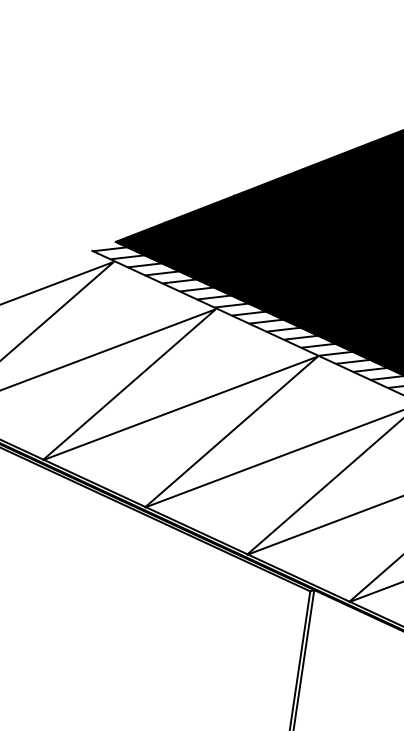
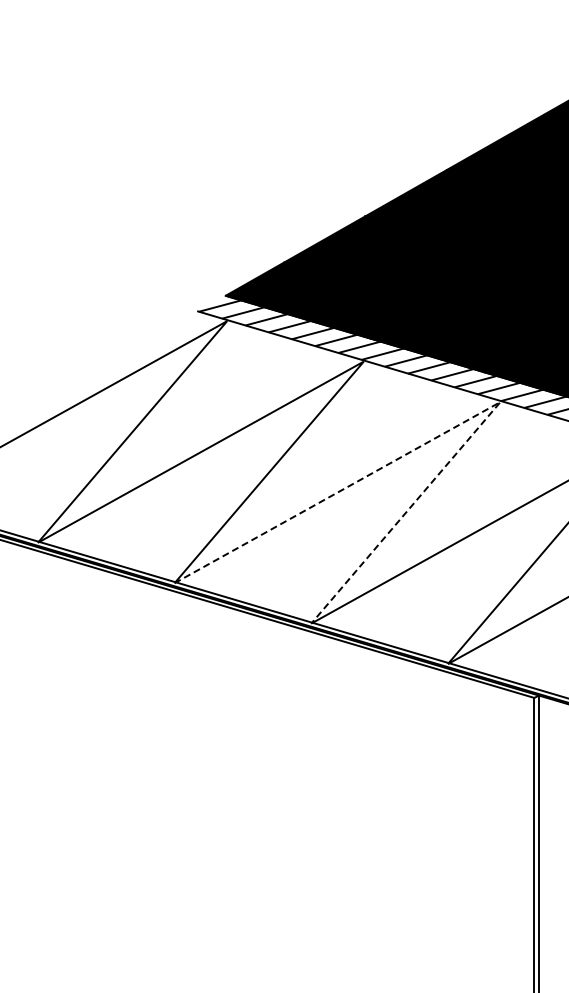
line: (288, 367) -> (465, 421), solid -> dashed

